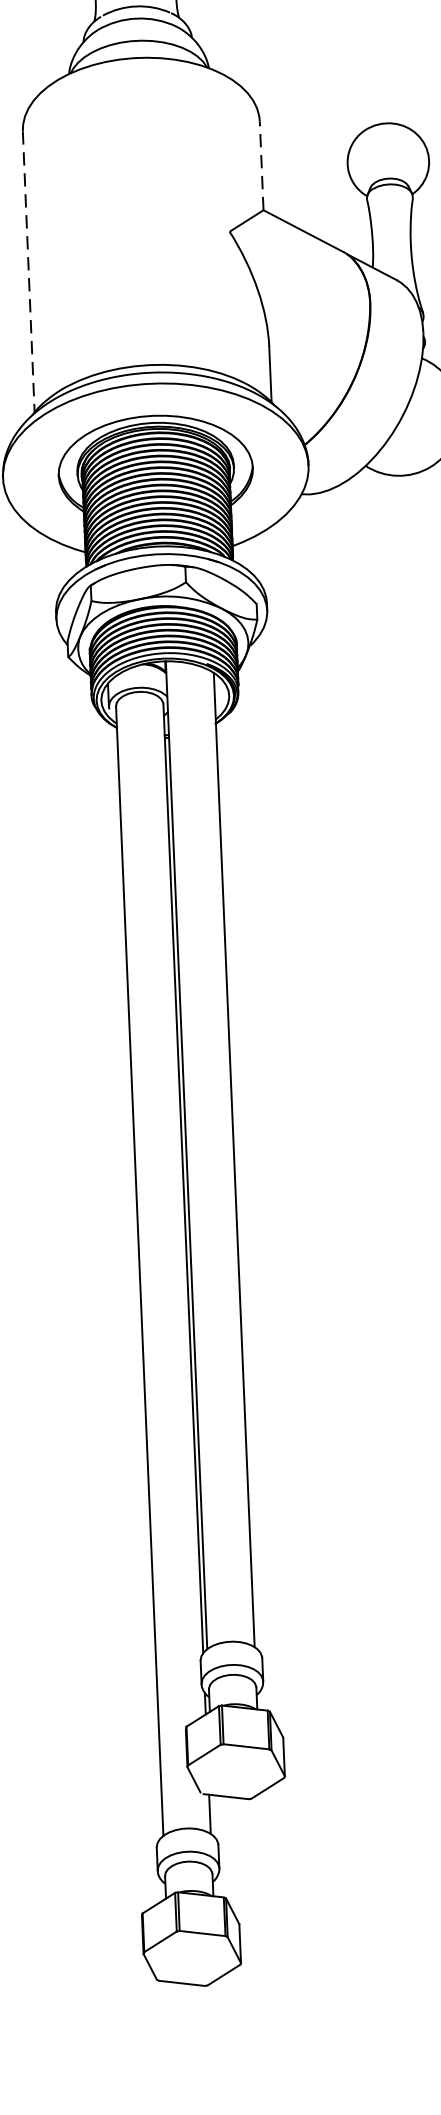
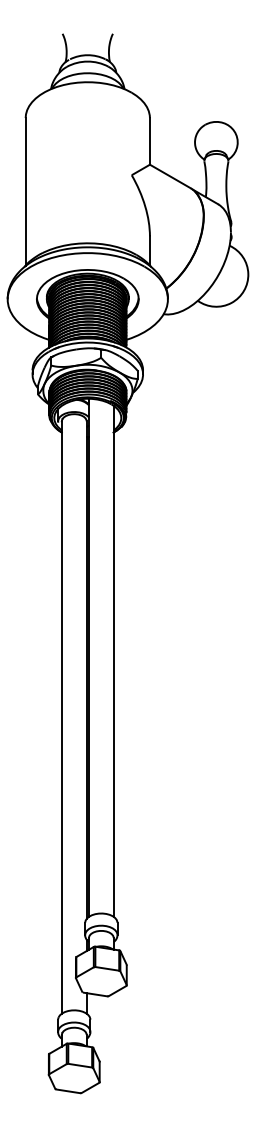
line: (260, 164) -> (149, 140), dashed -> solid
line: (28, 271) -> (25, 191), dashed -> solid

